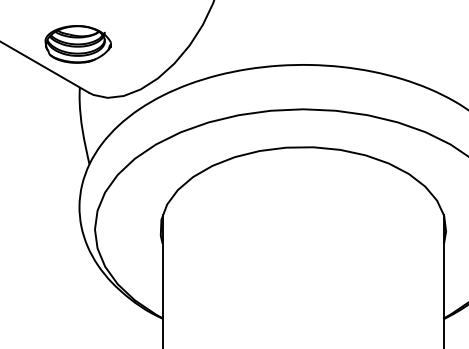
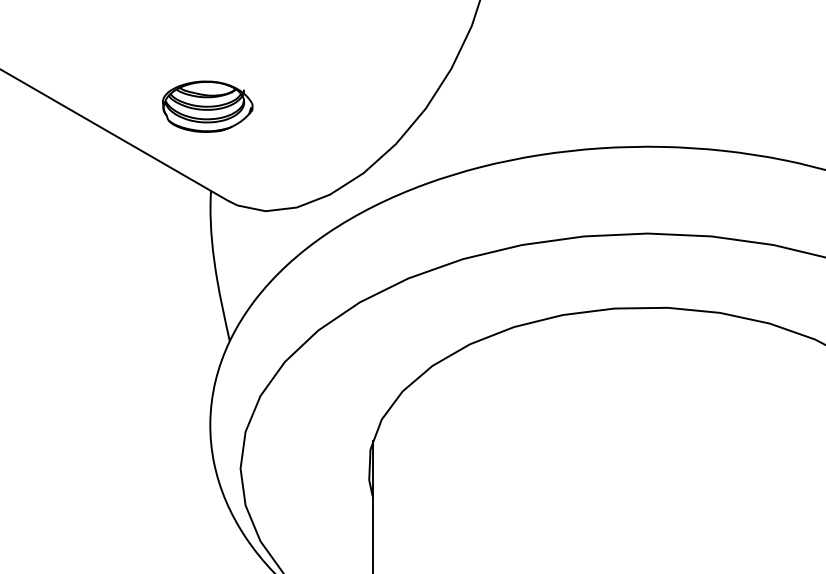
part: (77, 44) -> (206, 106), size x0.7

